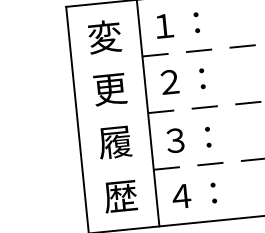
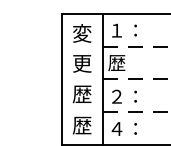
text: (179, 82) -> (122, 63), ２： -> 歴
text: (175, 140) -> (116, 96), ３： -> ２：
text: (115, 142) -> (82, 94), 履 -> 歴

